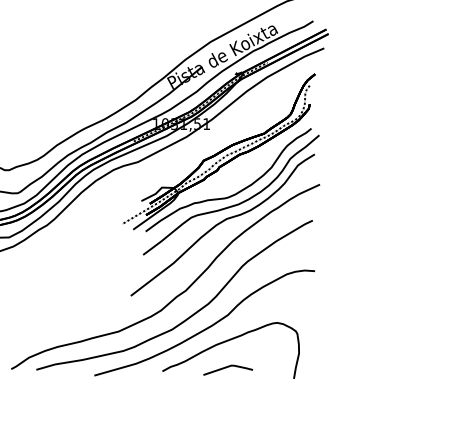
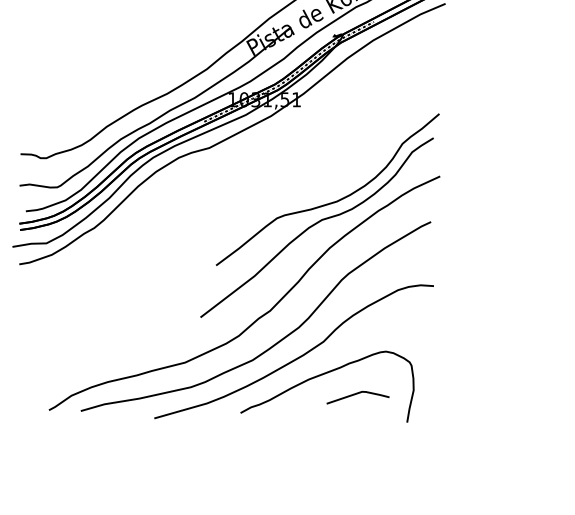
part: (218, 152) -> (311, 135), removed
line: (228, 367) -> (358, 394), moved

